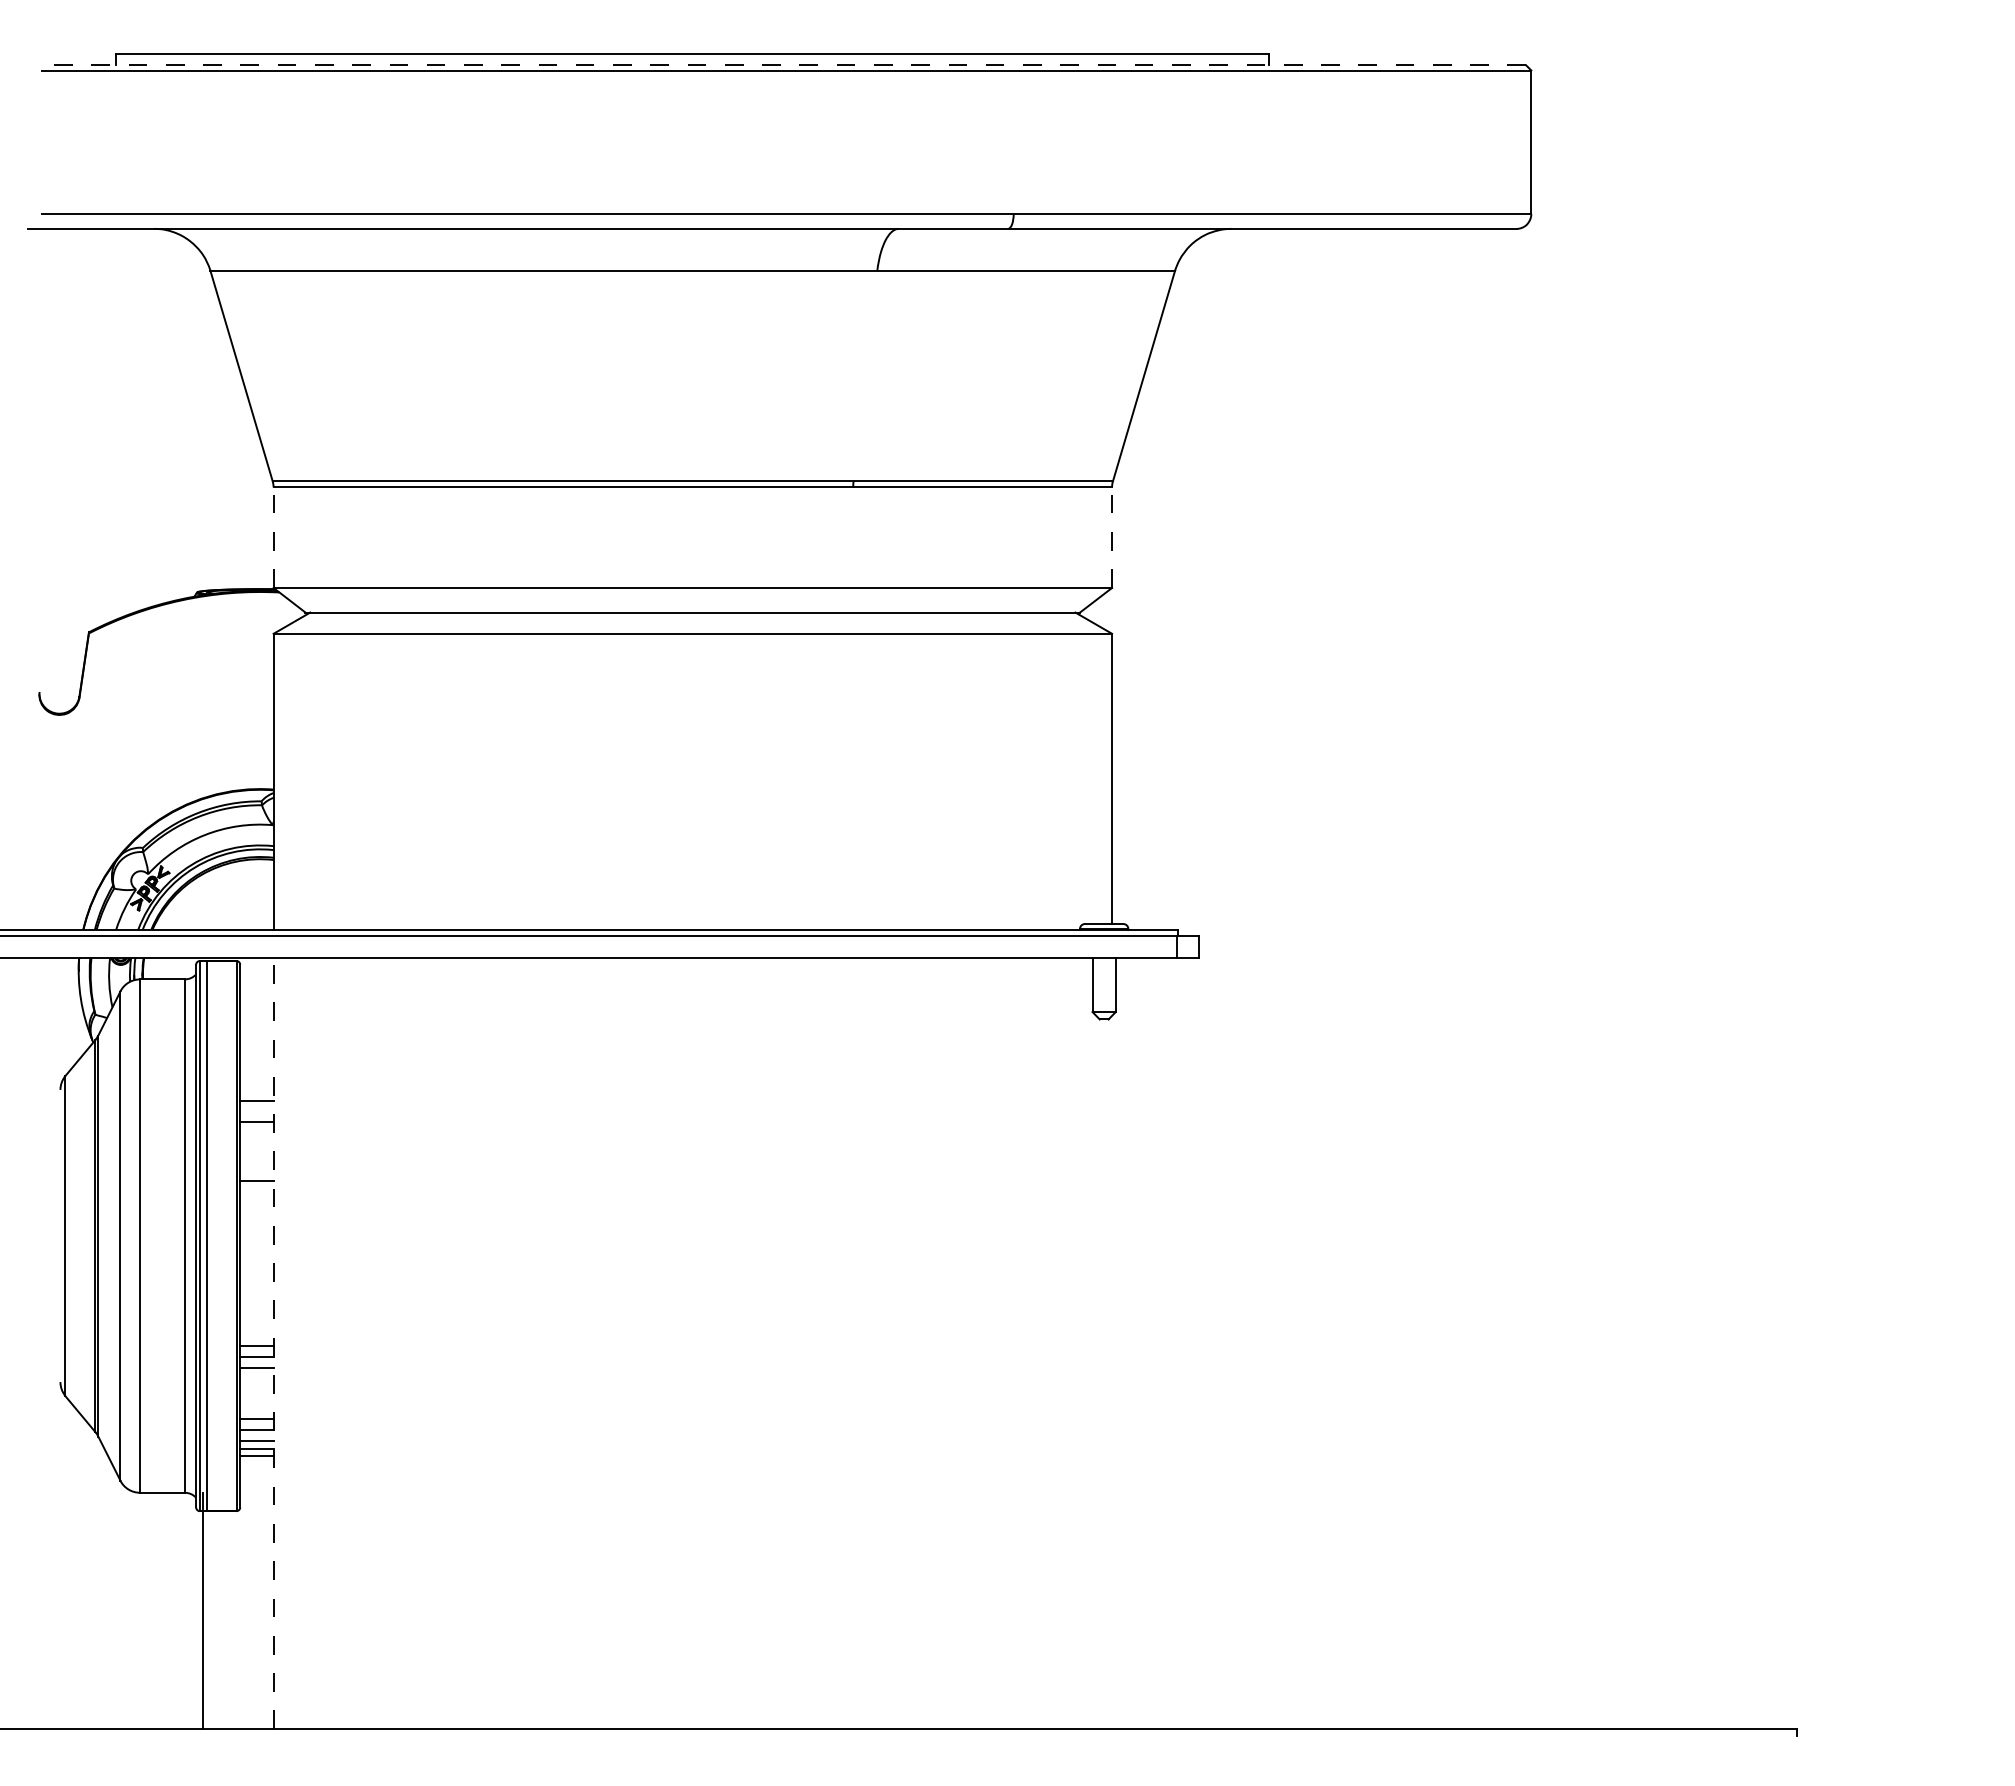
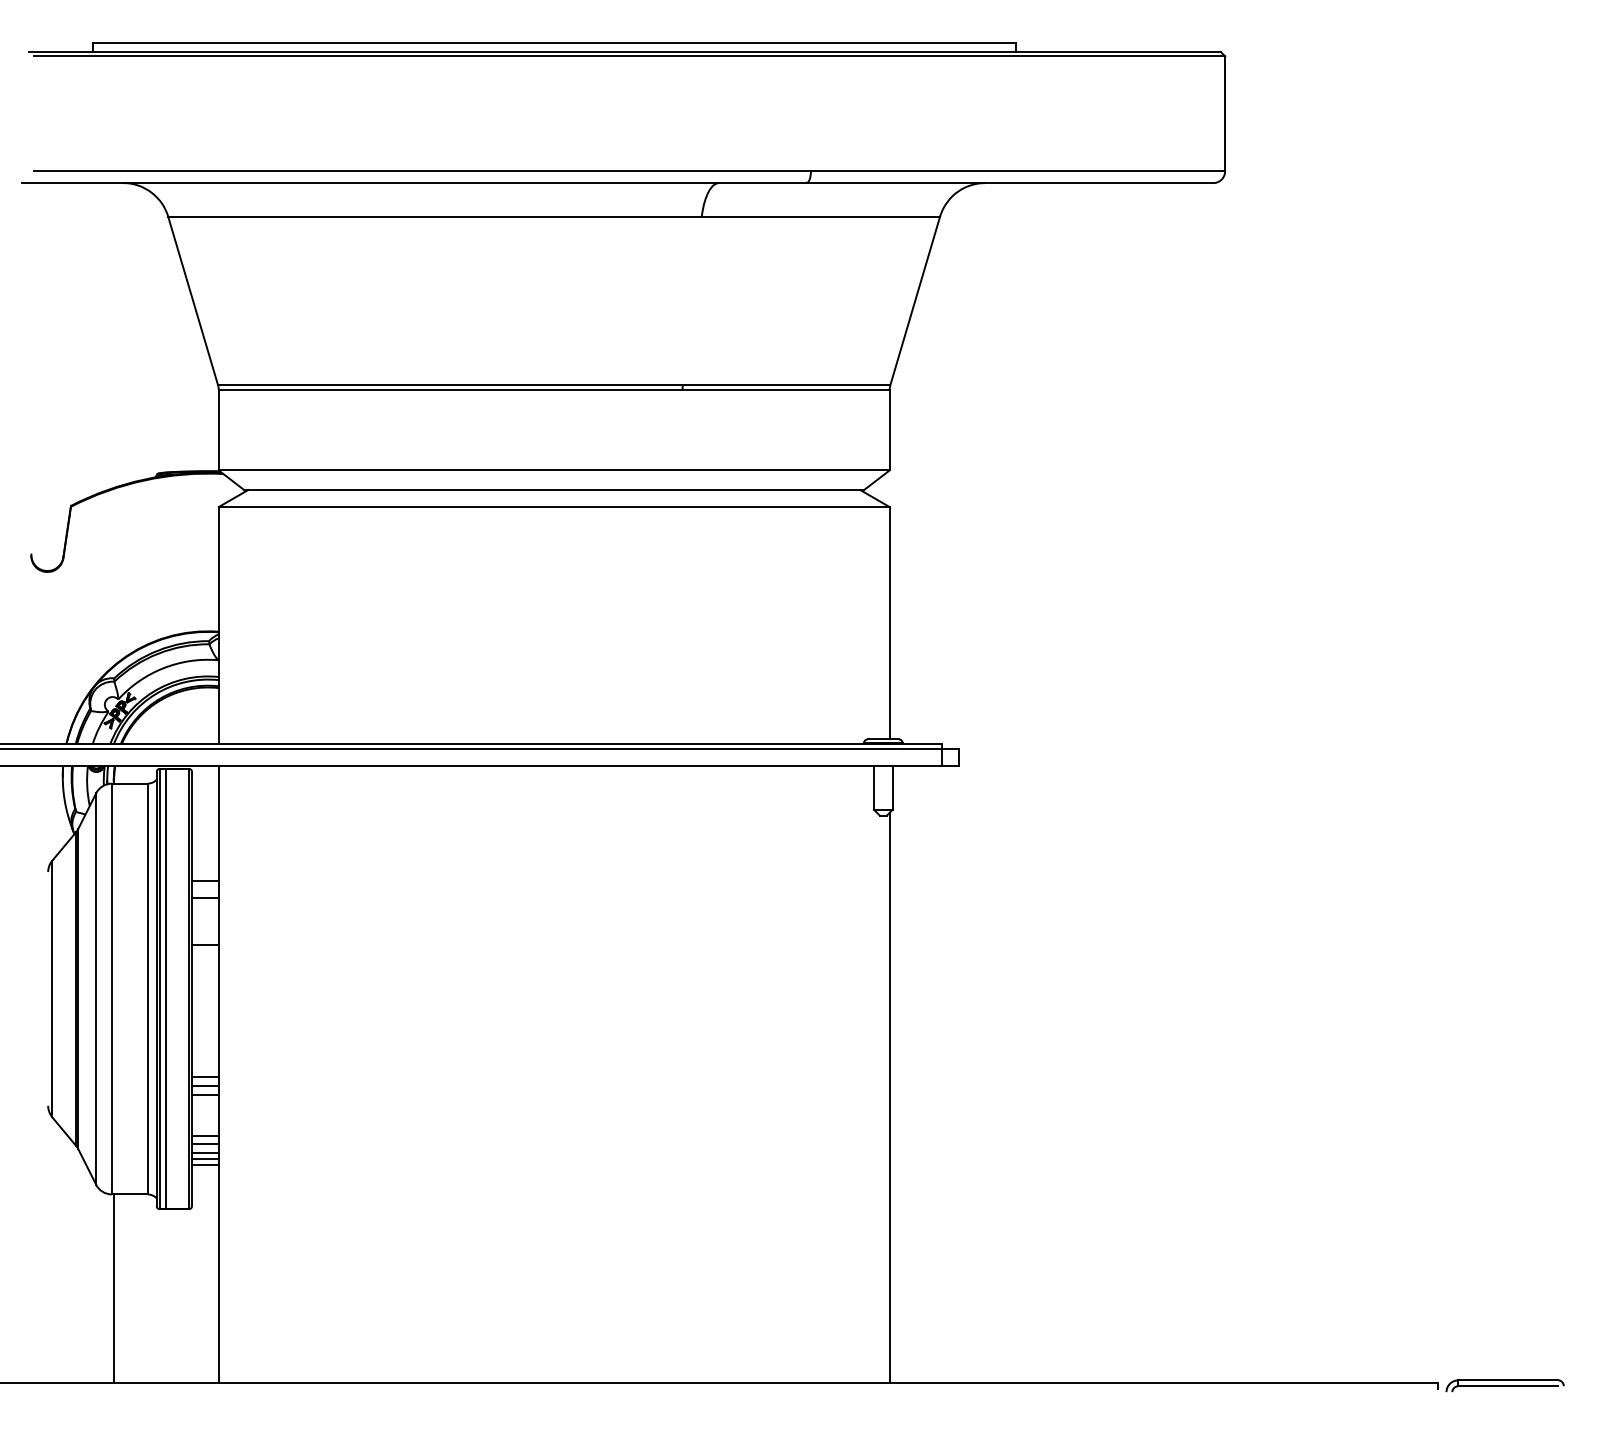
line: (781, 65) -> (625, 52), dashed -> solid
line: (273, 537) -> (218, 430), dashed -> solid
line: (1112, 537) -> (890, 430), dashed -> solid
line: (273, 1343) -> (218, 1074), dashed -> solid
line: (1112, 1372) -> (890, 1098), added
line: (202, 1610) -> (113, 1288), moved
part: (1881, 1731) -> (1505, 1385), added

